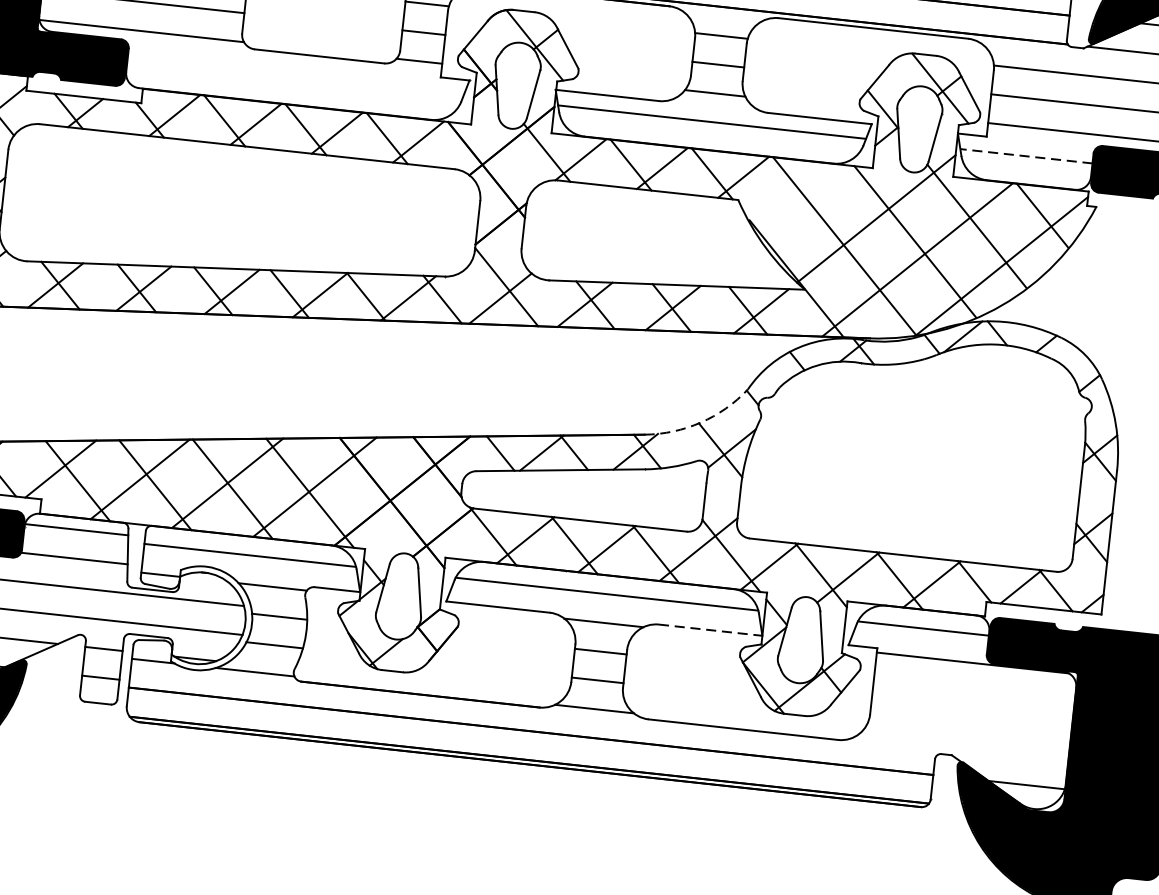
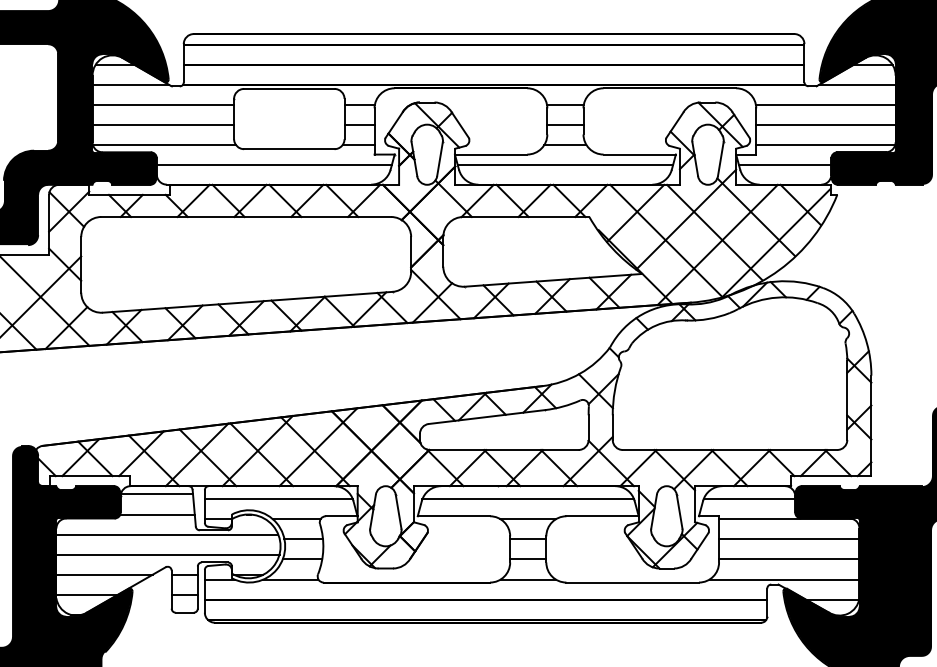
line: (294, 77) -> (273, 165), added
line: (1025, 156) -> (784, 165), dashed -> solid
line: (804, 200) -> (635, 212), added
arc: (701, 422) -> (580, 373), dashed -> solid
line: (711, 630) -> (603, 516), dashed -> solid
line: (974, 692) -> (789, 539), added
line: (971, 721) -> (789, 559), added
line: (961, 748) -> (784, 579), added

